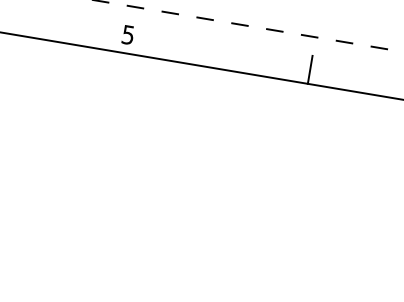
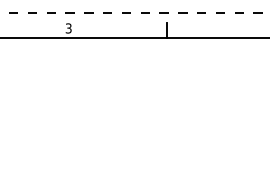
text: (128, 33) -> (68, 27), 5 -> 3

